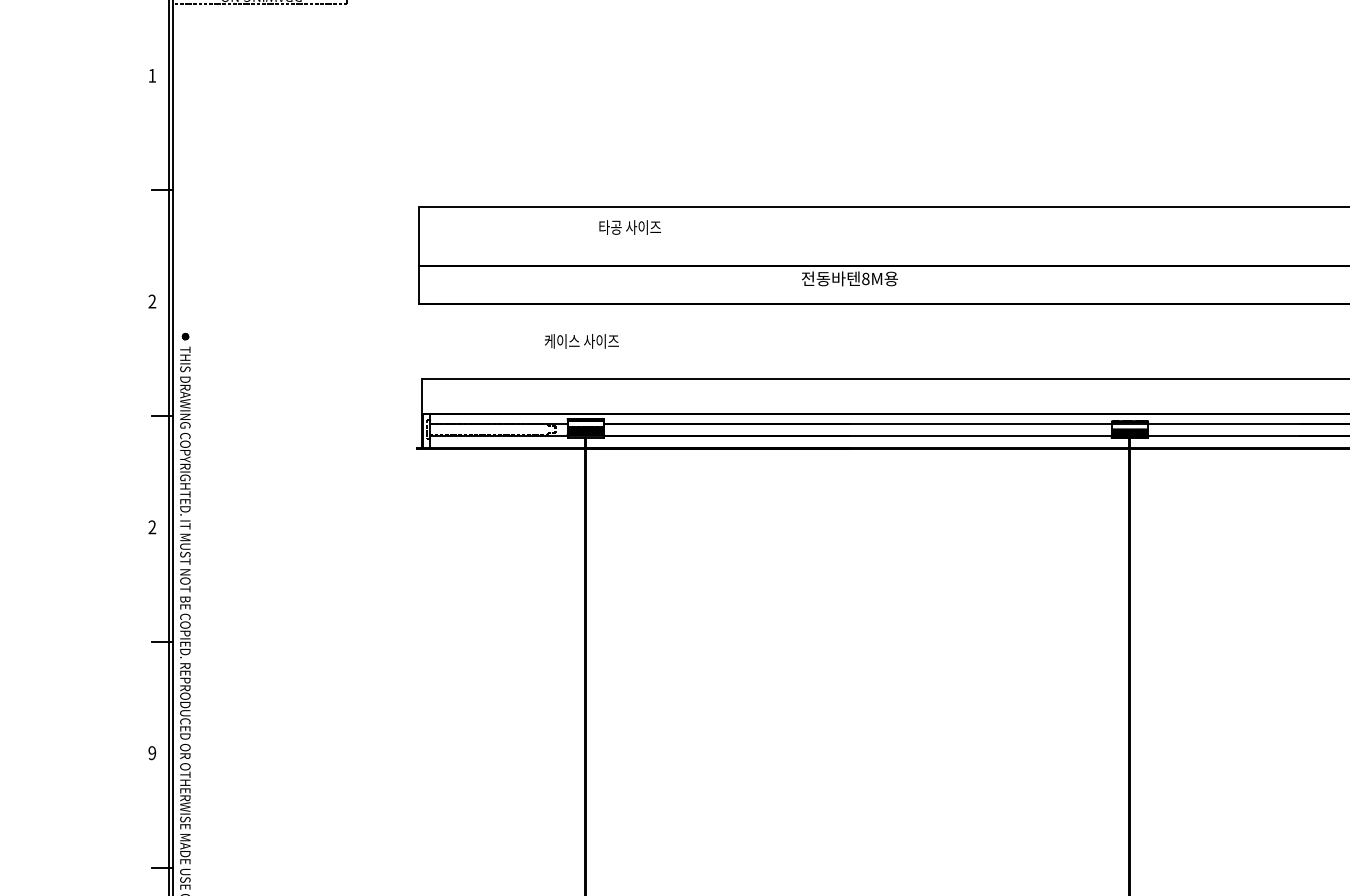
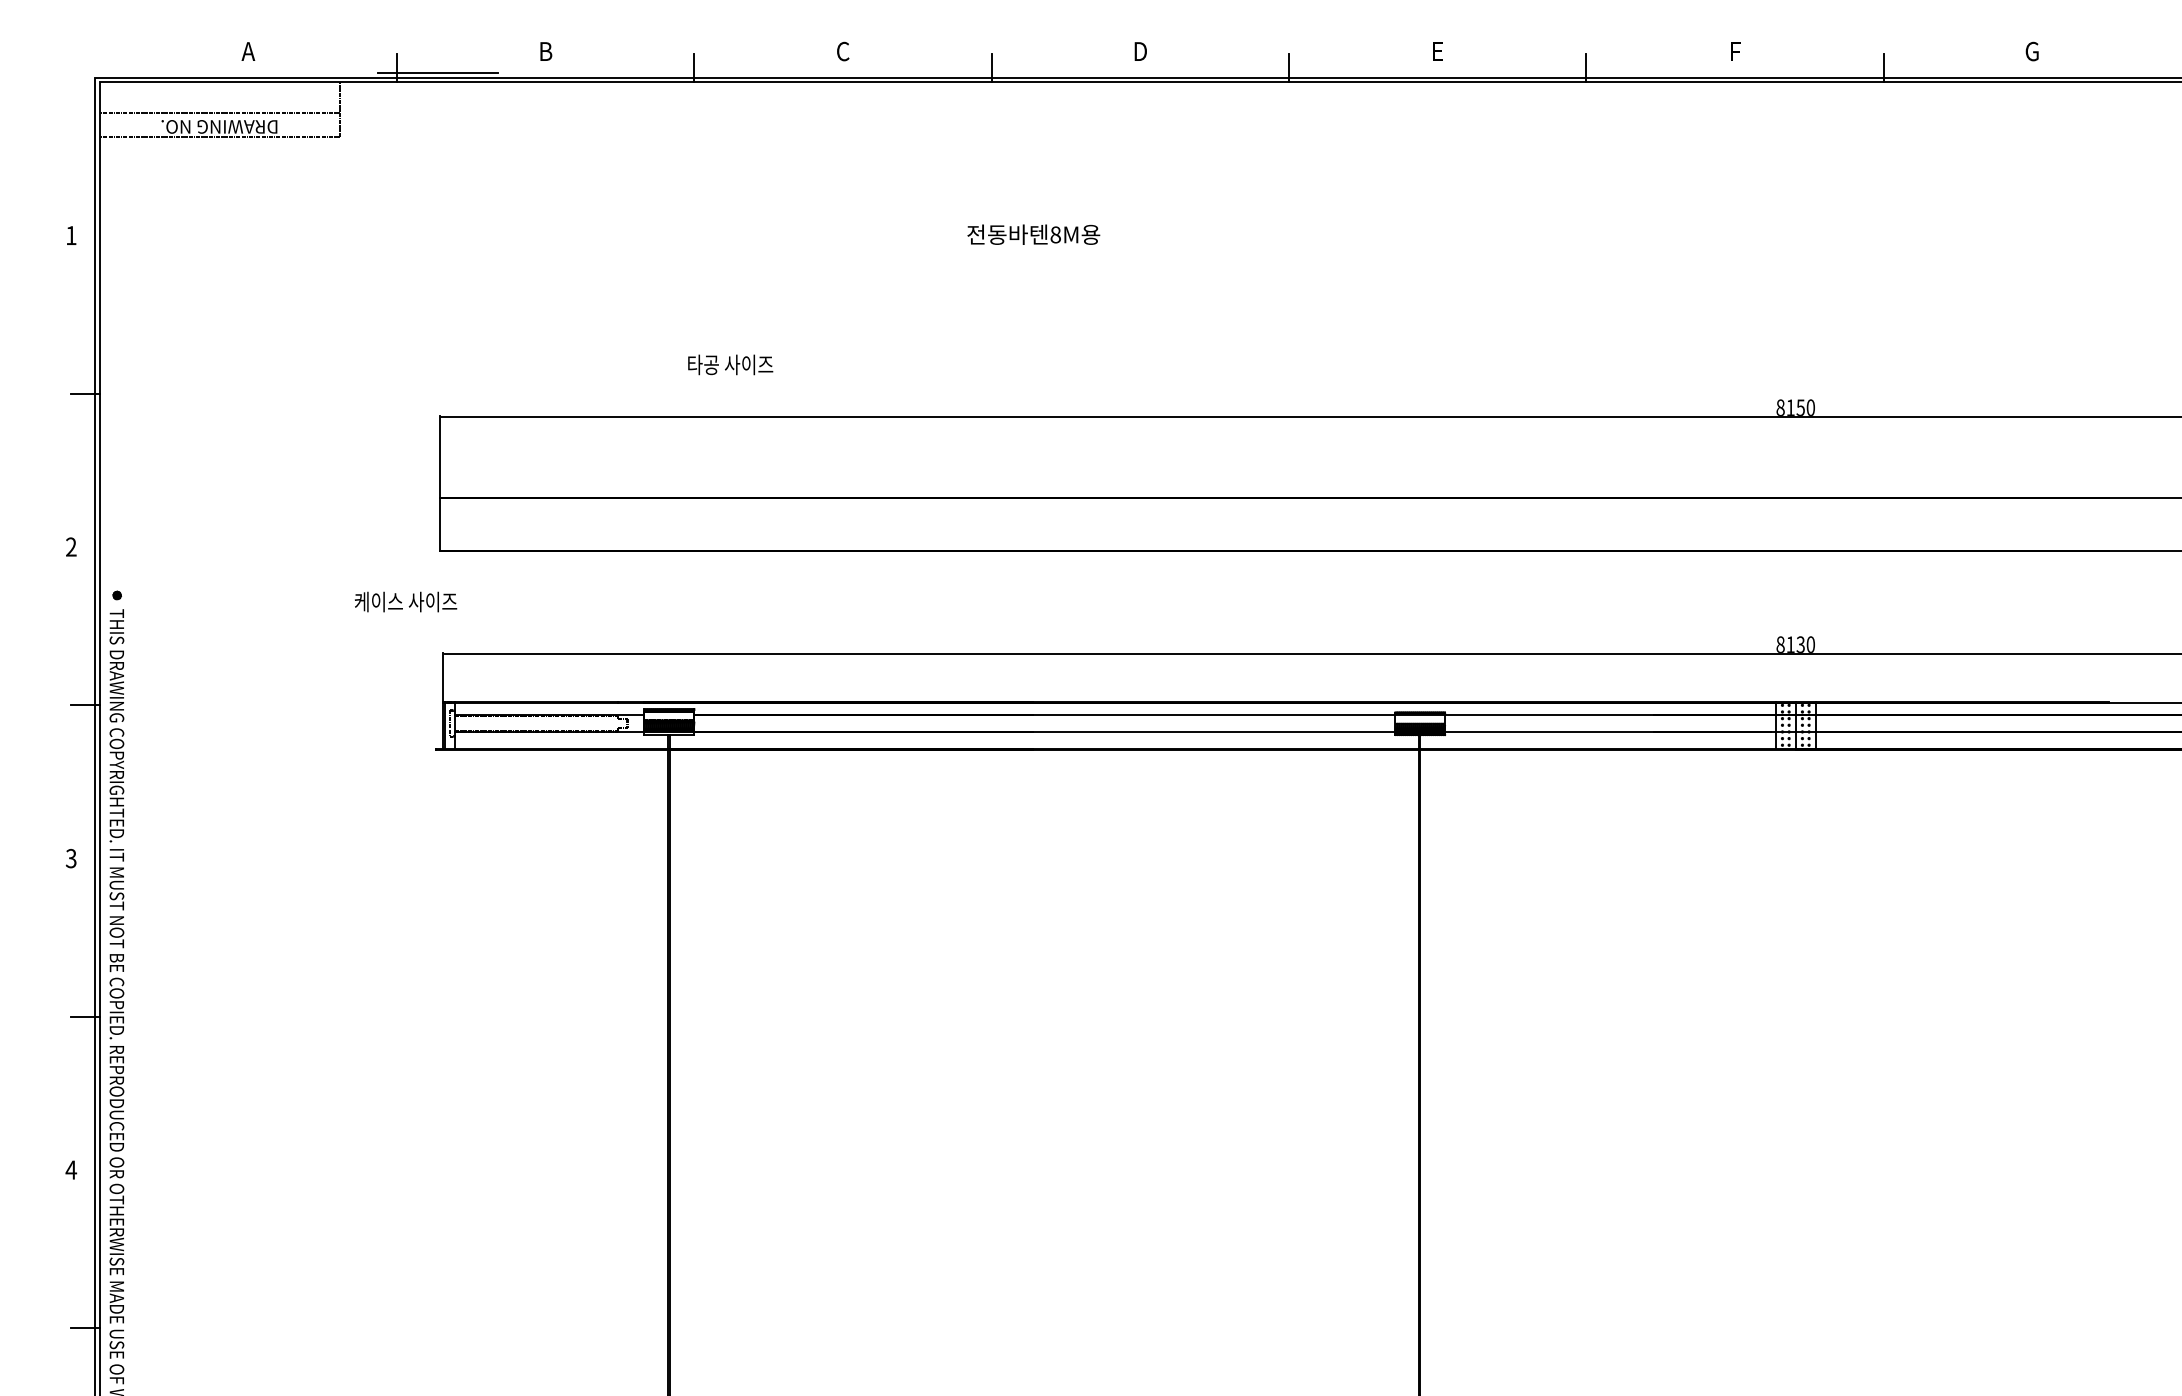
text: (630, 227) -> (730, 364), moved
text: (849, 278) -> (1033, 234), moved
text: (582, 341) -> (406, 601), moved
text: (151, 527) -> (70, 858), 2 -> 3
text: (152, 752) -> (71, 1169), 9 -> 4

